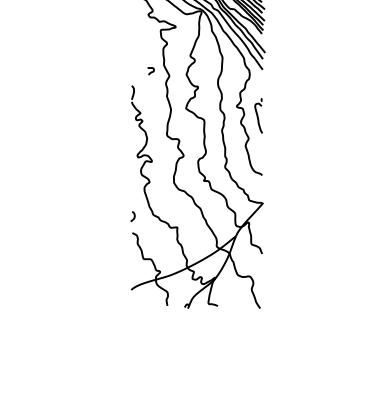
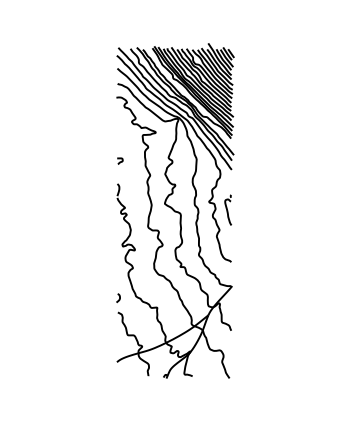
curve: (151, 69) -> (120, 159), moved

